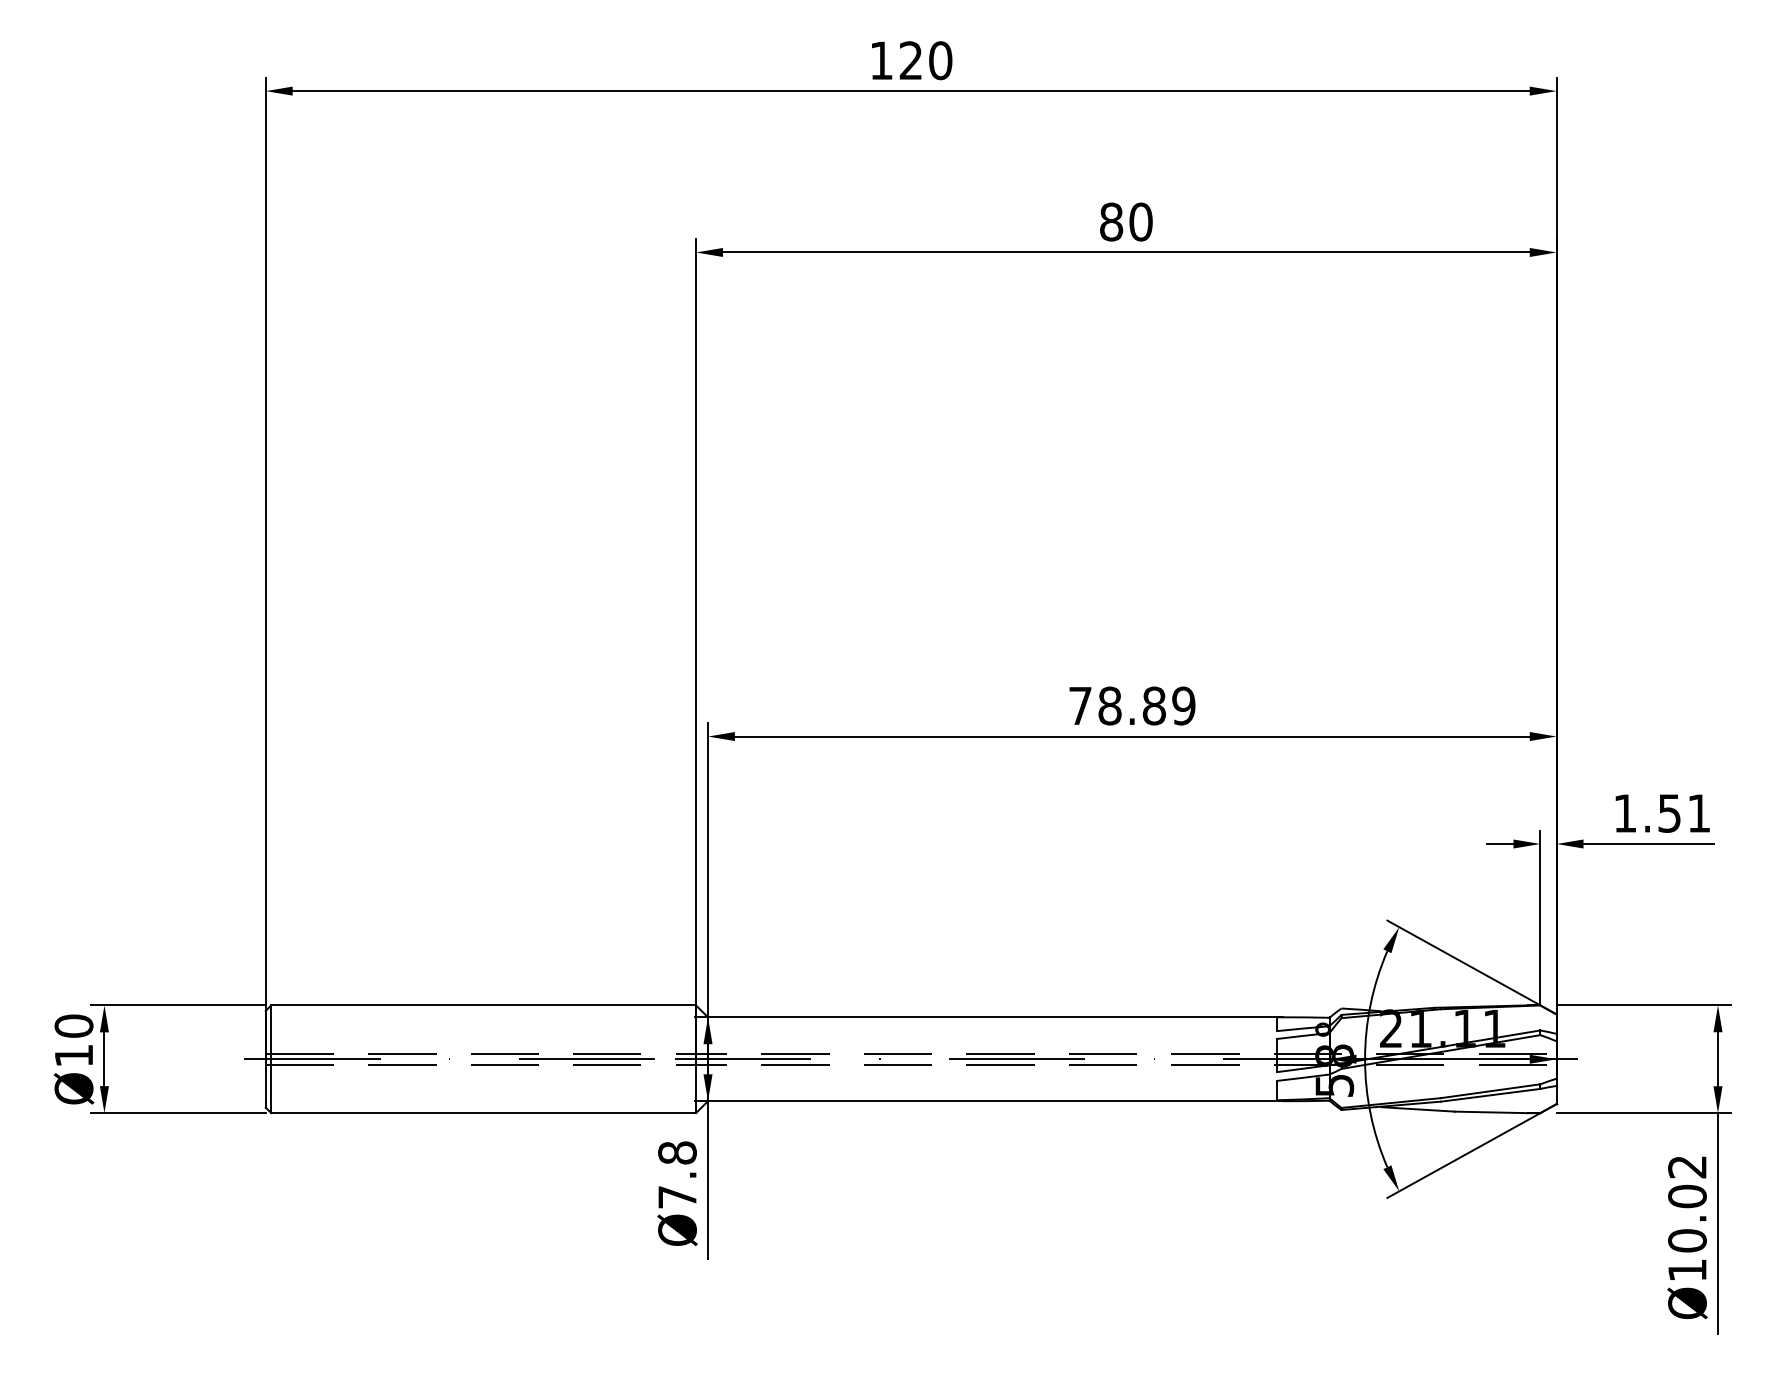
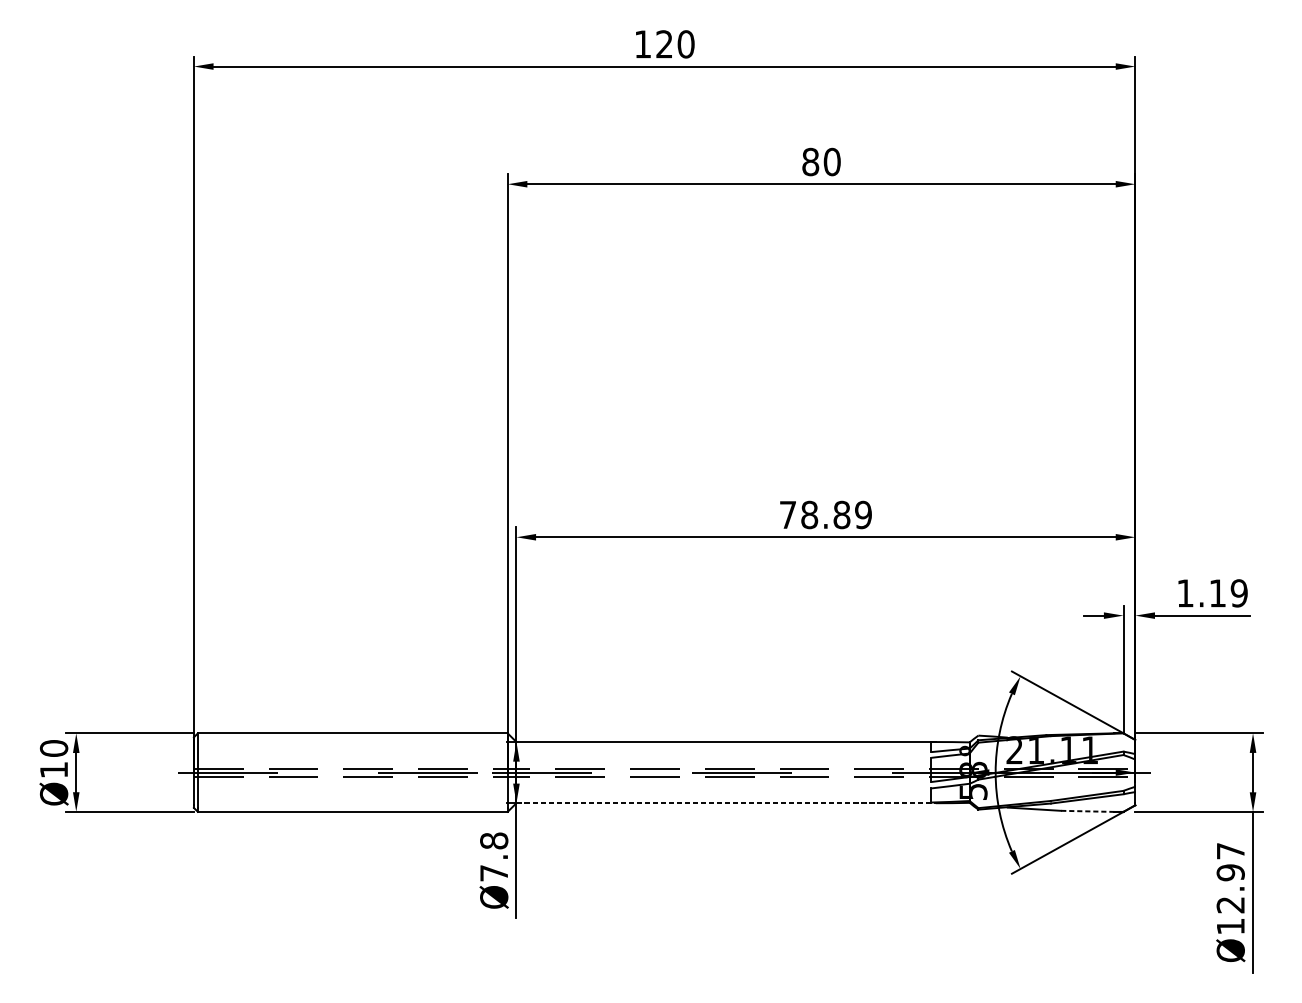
text: (1684, 813) -> (1228, 593), 1.51 -> 1.19
line: (995, 1101) -> (726, 803), solid -> dashed
line: (1491, 1112) -> (1087, 811), solid -> dashed
text: (1687, 1204) -> (1230, 878), Ø10.02 -> Ø12.97

